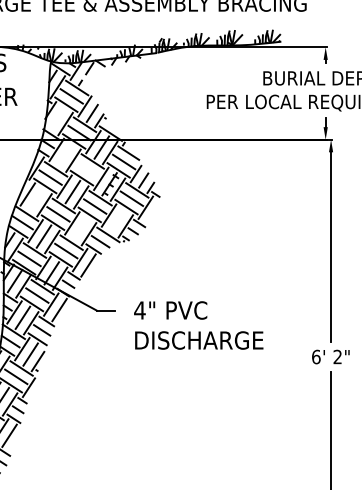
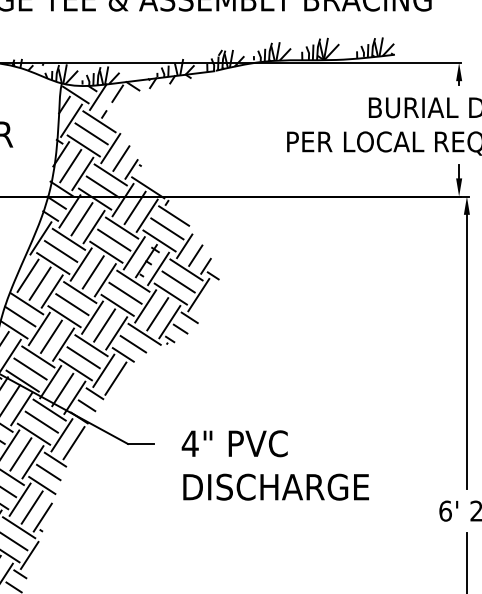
line: (57, 118) -> (70, 165), added
line: (64, 155) -> (81, 219), added
line: (87, 169) -> (114, 239), added
line: (35, 199) -> (39, 283), added
line: (117, 220) -> (157, 313), added
line: (80, 228) -> (104, 325), added

